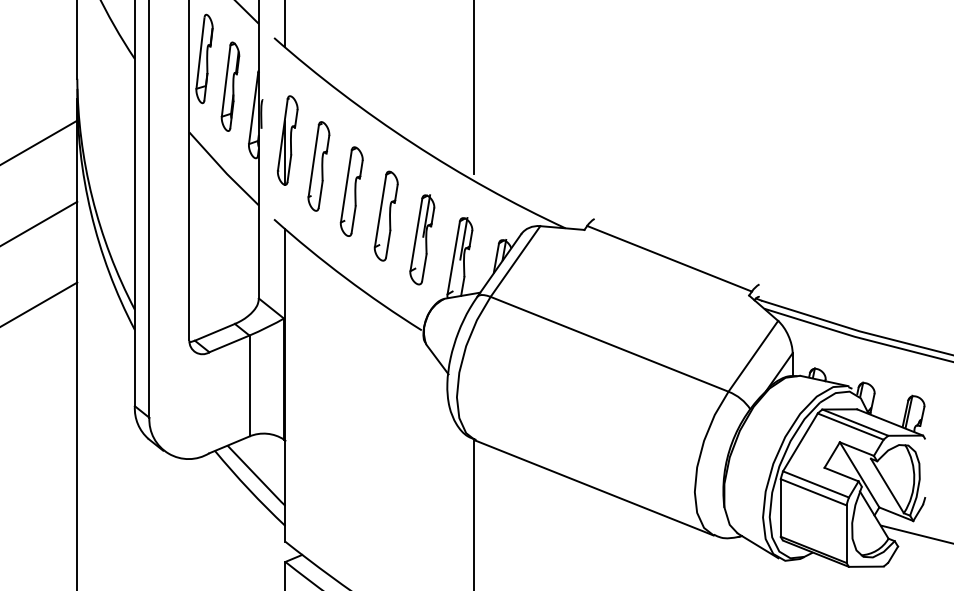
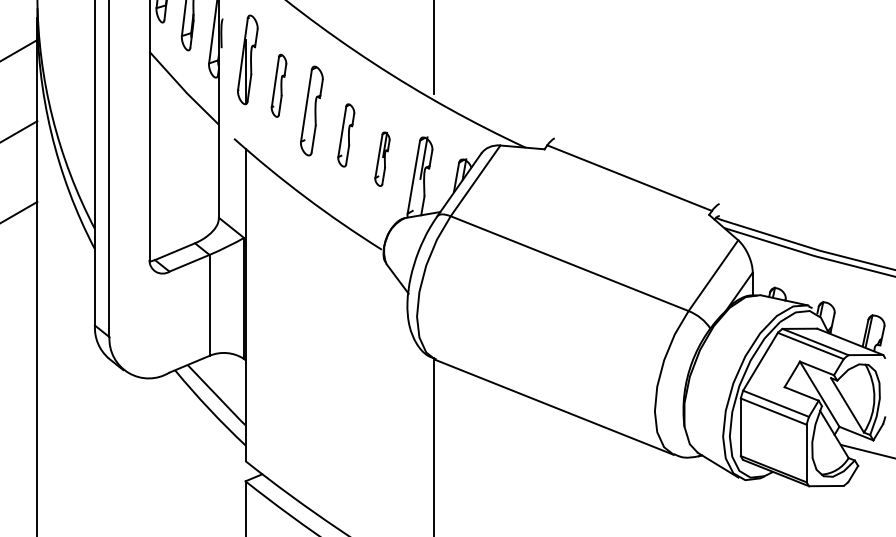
part: (318, 166) -> (278, 85), size x0.7
part: (385, 215) -> (345, 134), size x0.7
part: (422, 239) -> (382, 158), size x0.6

